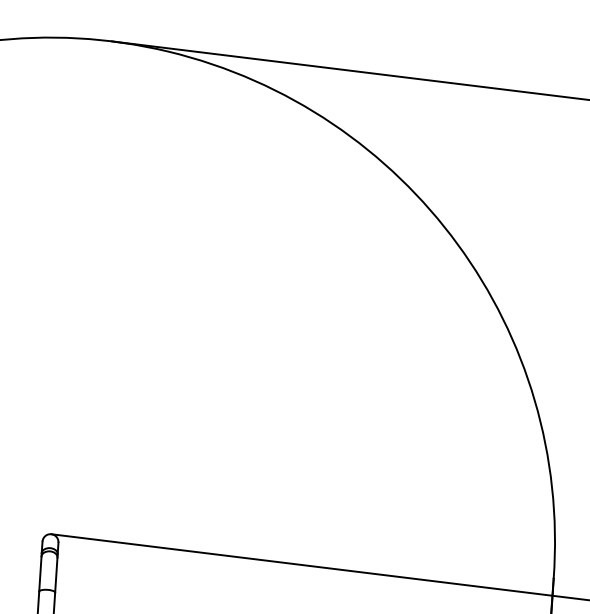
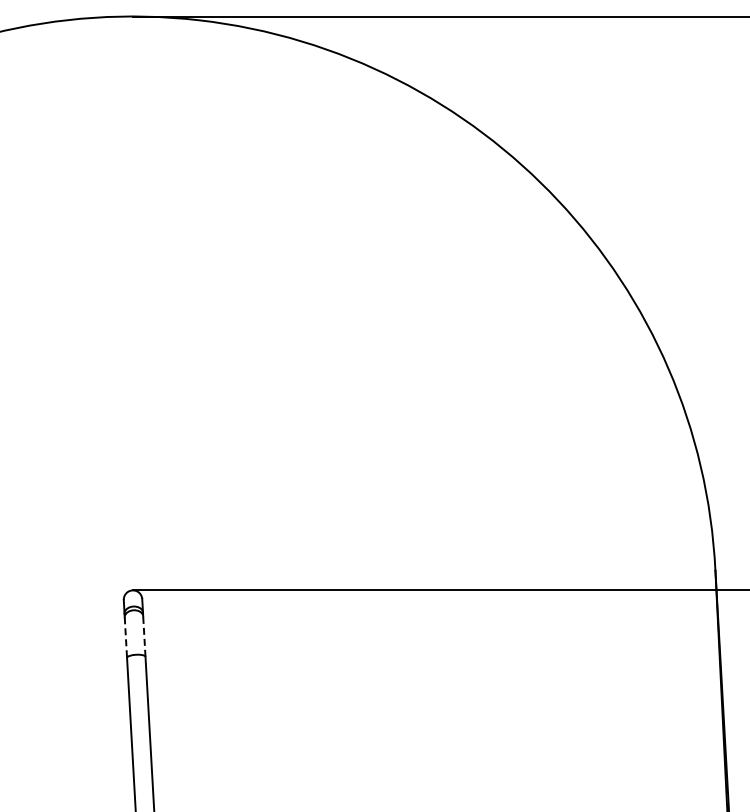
line: (39, 574) -> (125, 638), solid -> dashed
line: (56, 575) -> (144, 636), solid -> dashed

